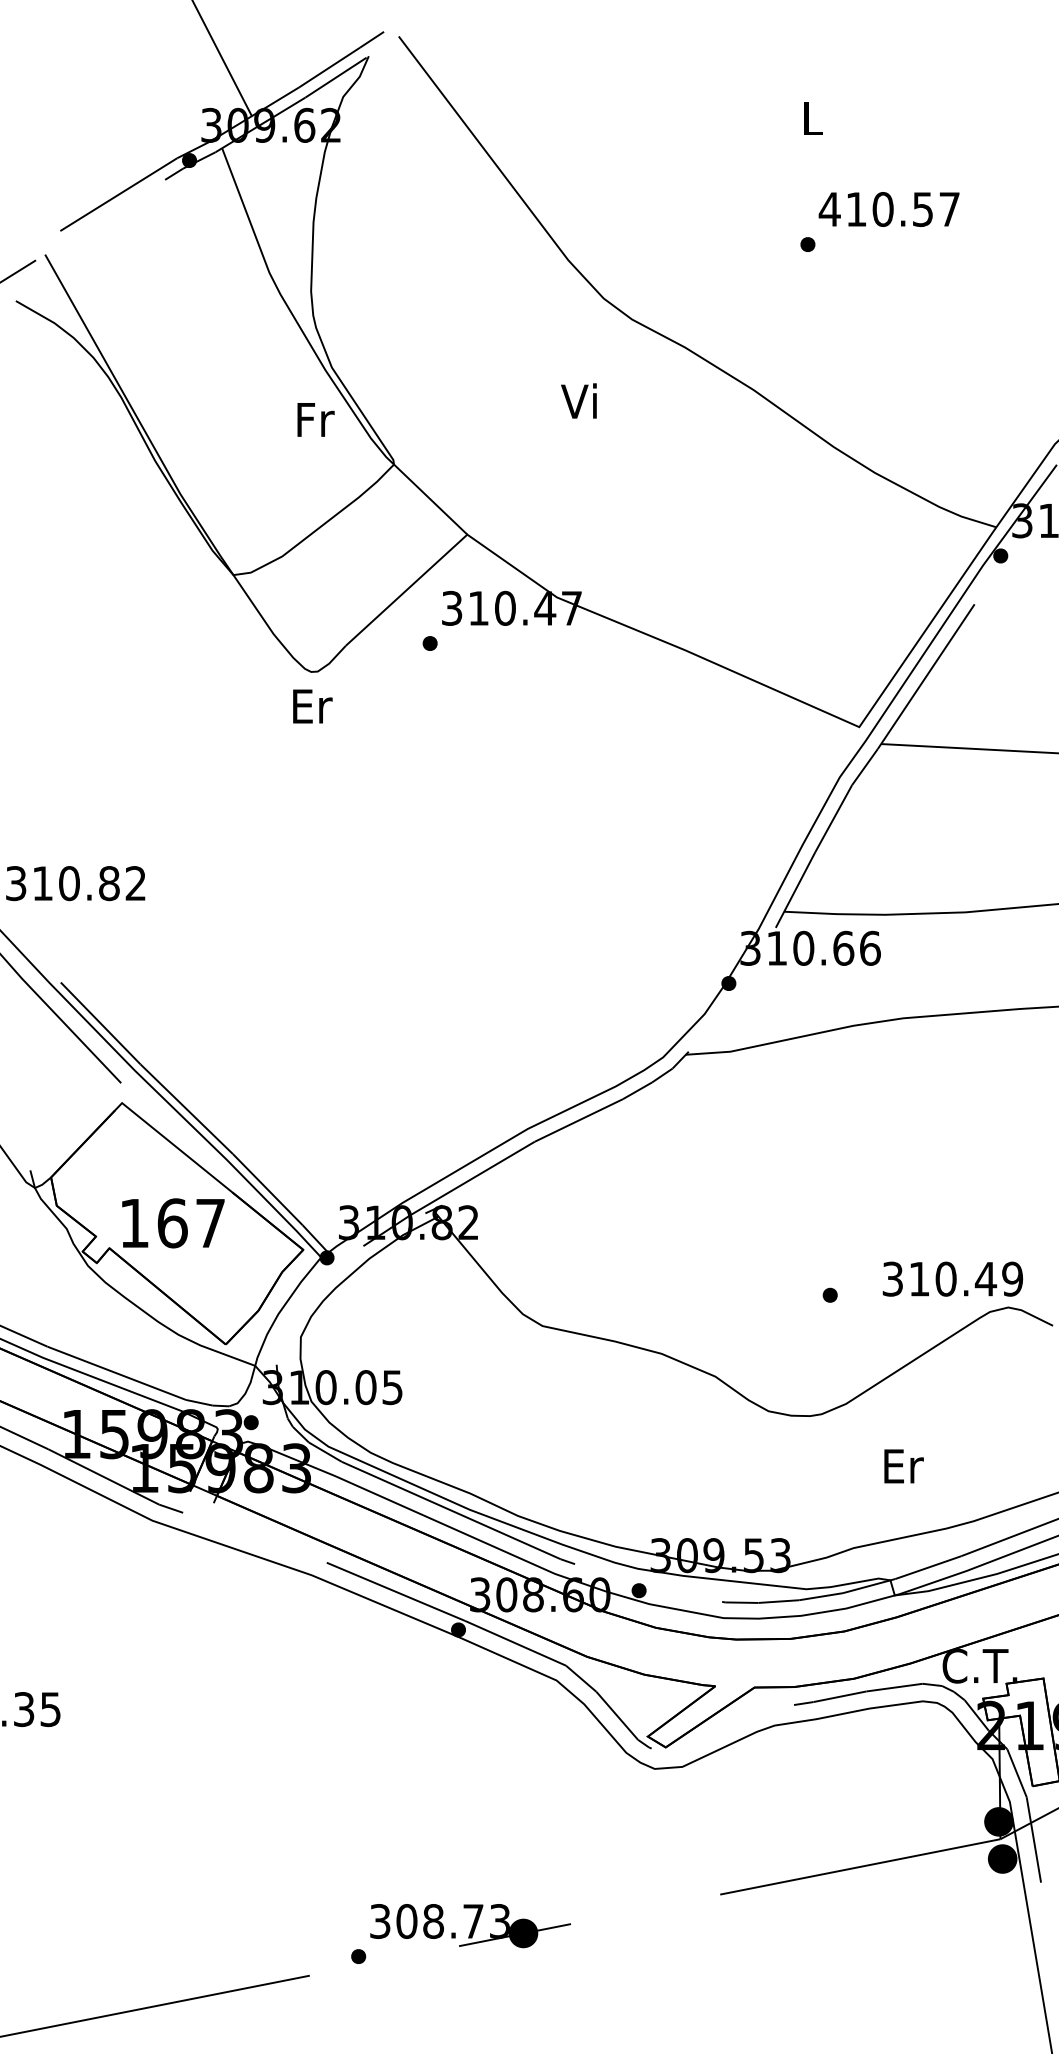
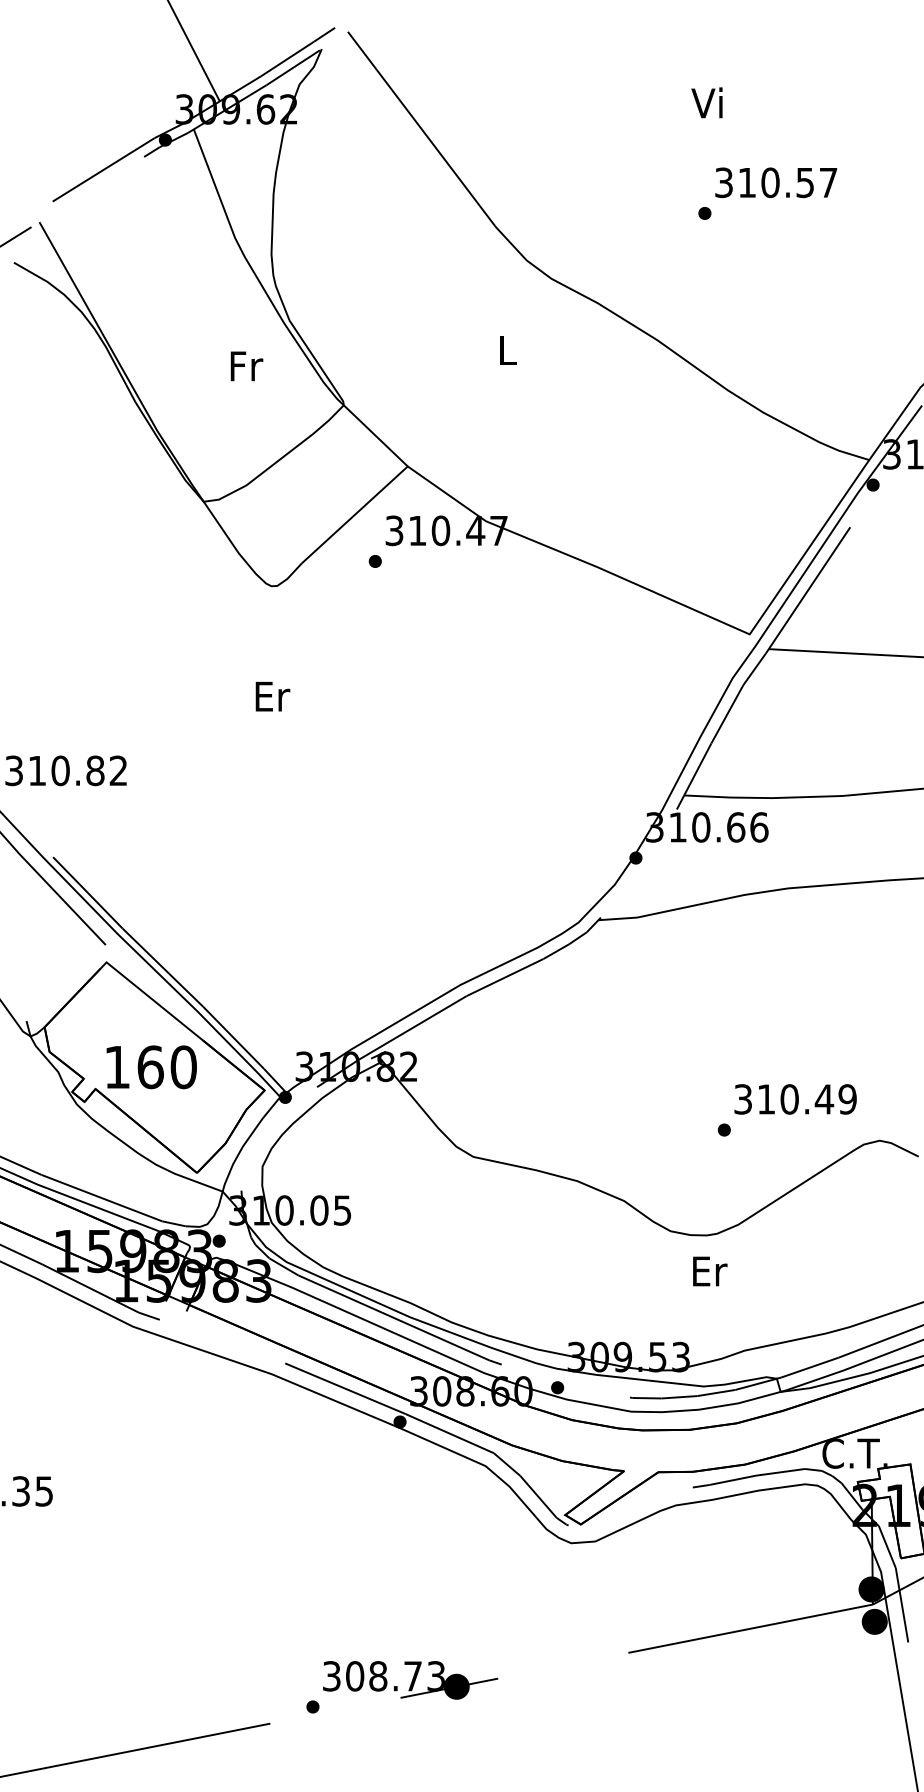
text: (810, 117) -> (707, 102), L -> Vi
text: (829, 209) -> (723, 182), 410.57 -> 310.57
text: (578, 400) -> (504, 349), Vi -> L
text: (315, 419) -> (246, 366), moved
text: (312, 706) -> (272, 696), moved
text: (210, 1223) -> (183, 1067), 167 -> 160
text: (952, 1278) -> (795, 1098), moved
text: (903, 1466) -> (709, 1271), moved

